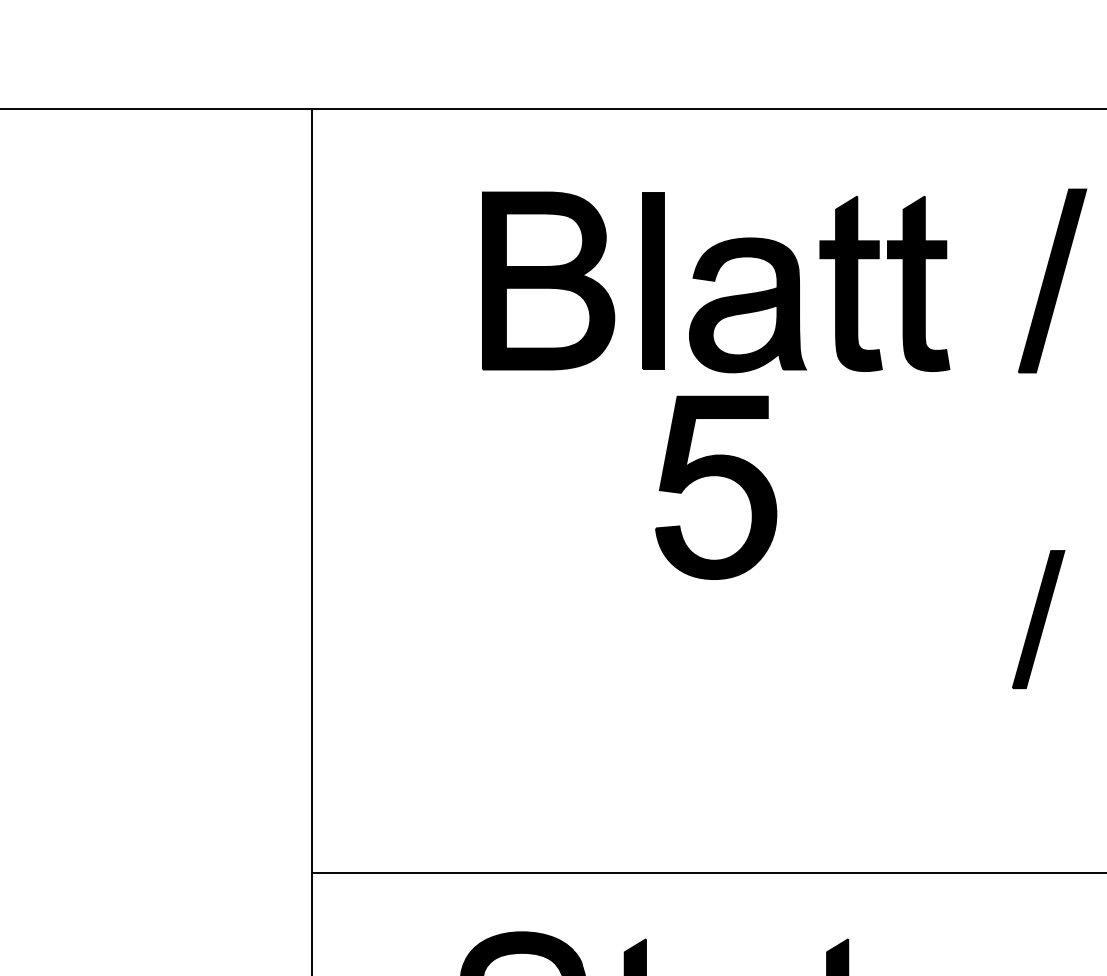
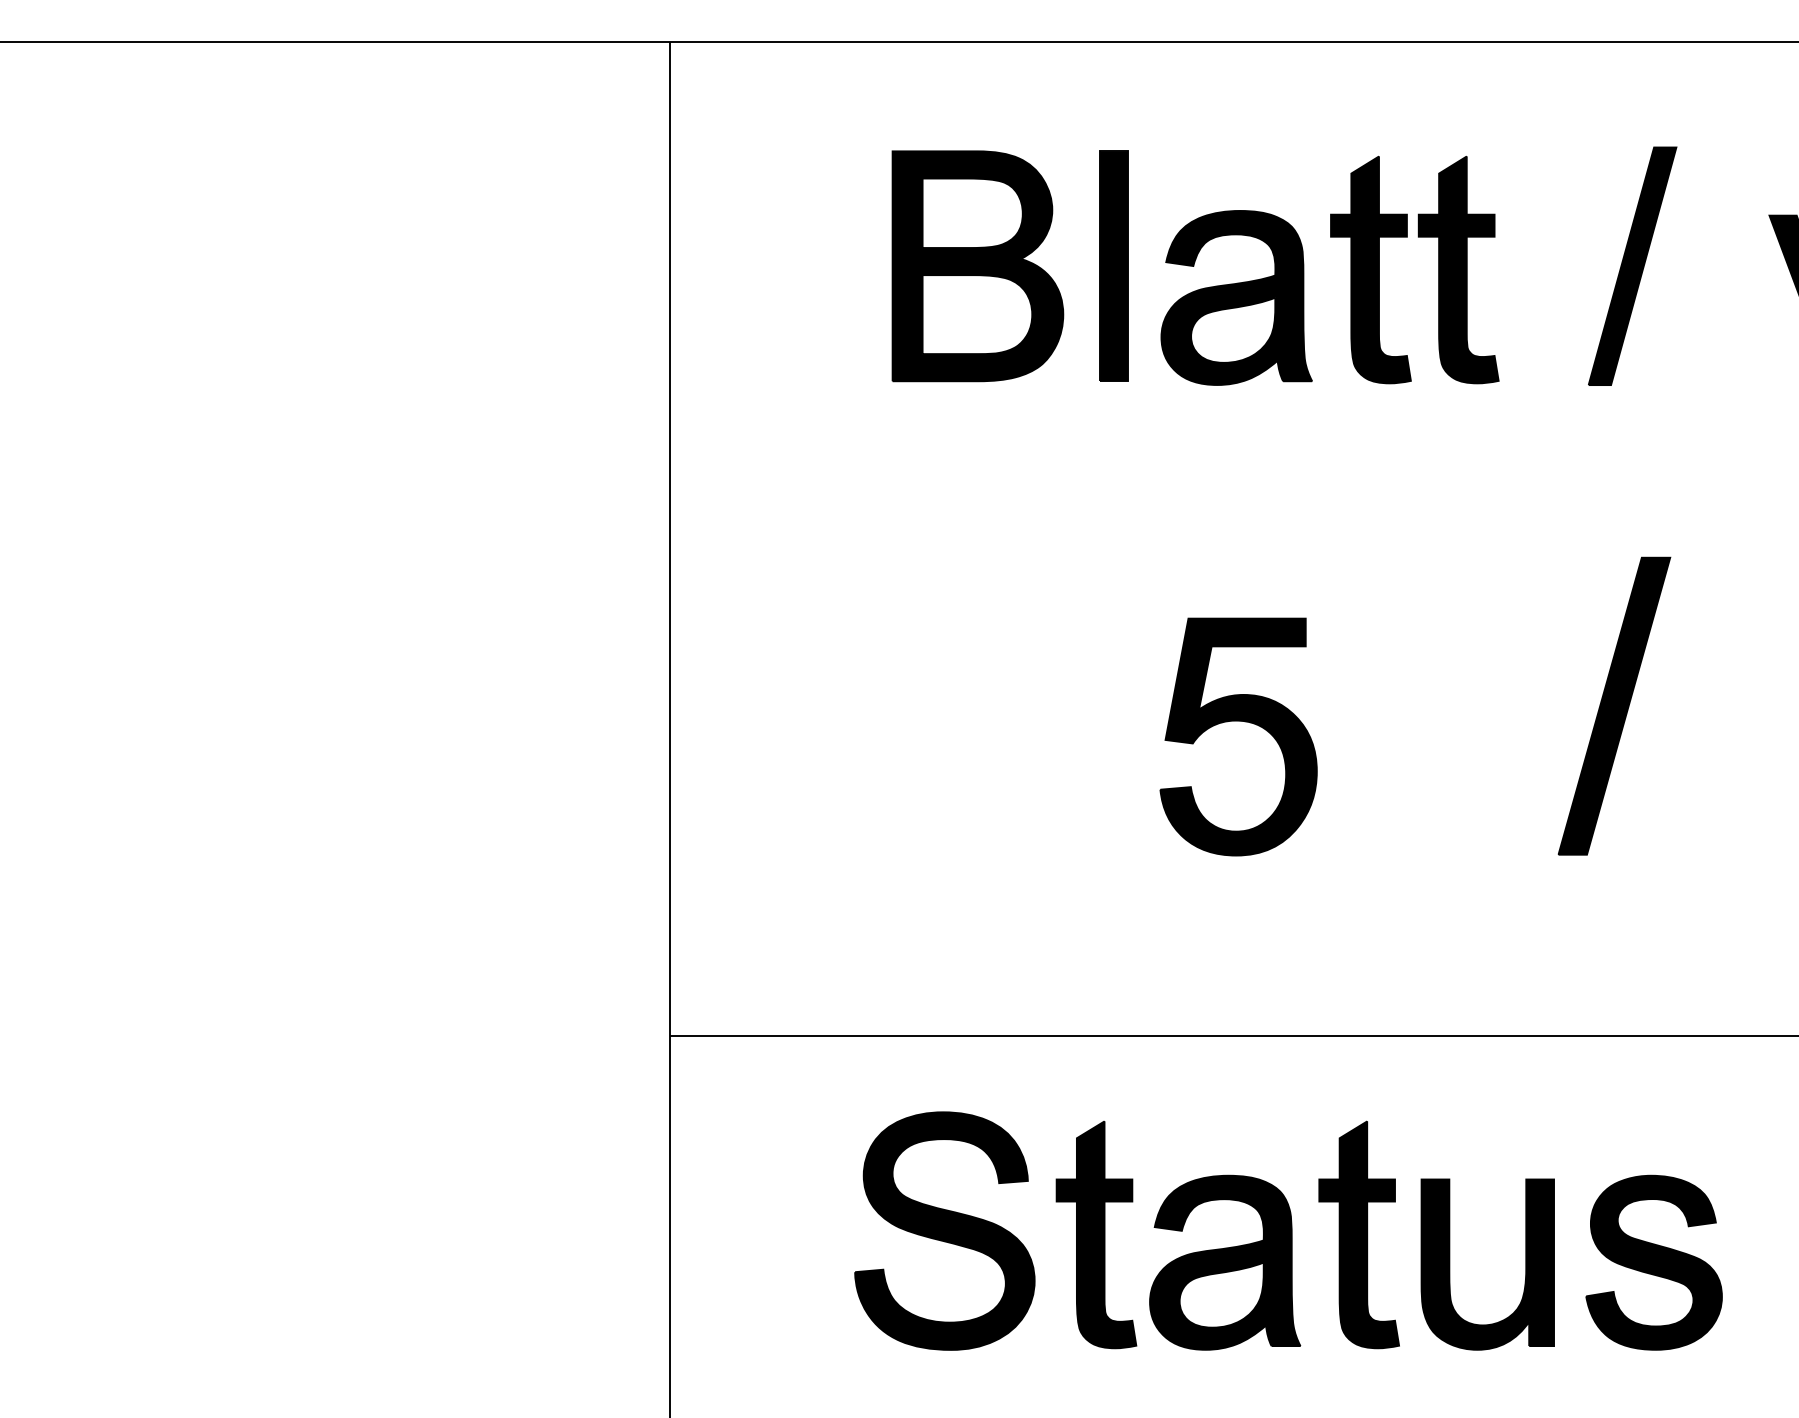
part: (716, 475) -> (1238, 721), moved
part: (1038, 619) -> (1614, 705), size x1.67

